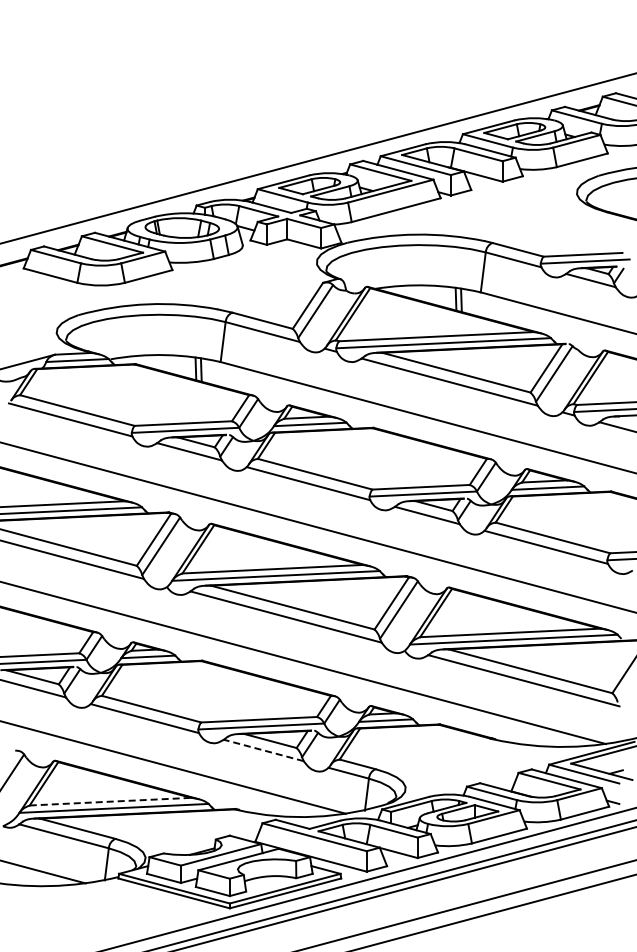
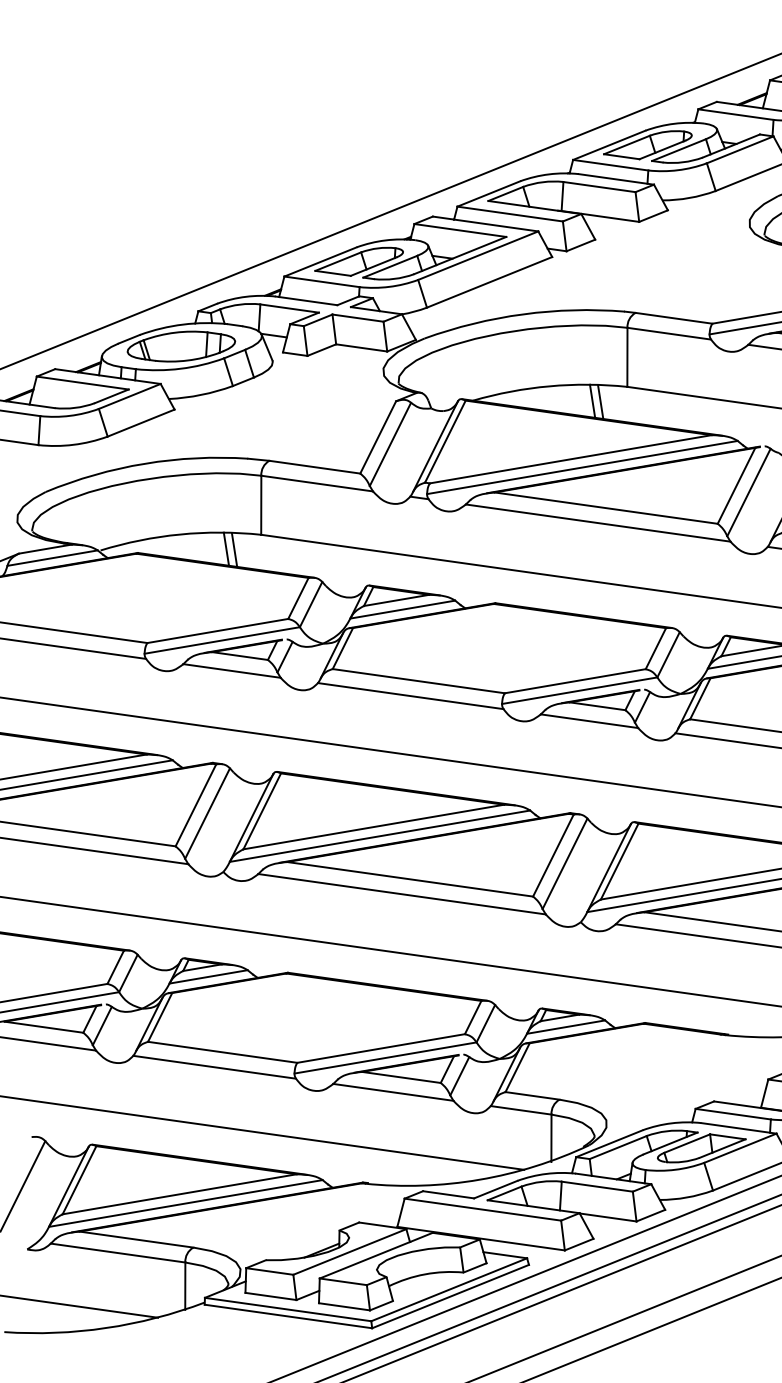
line: (263, 750) -> (392, 1092), dashed -> solid
line: (110, 801) -> (179, 1194), dashed -> solid

